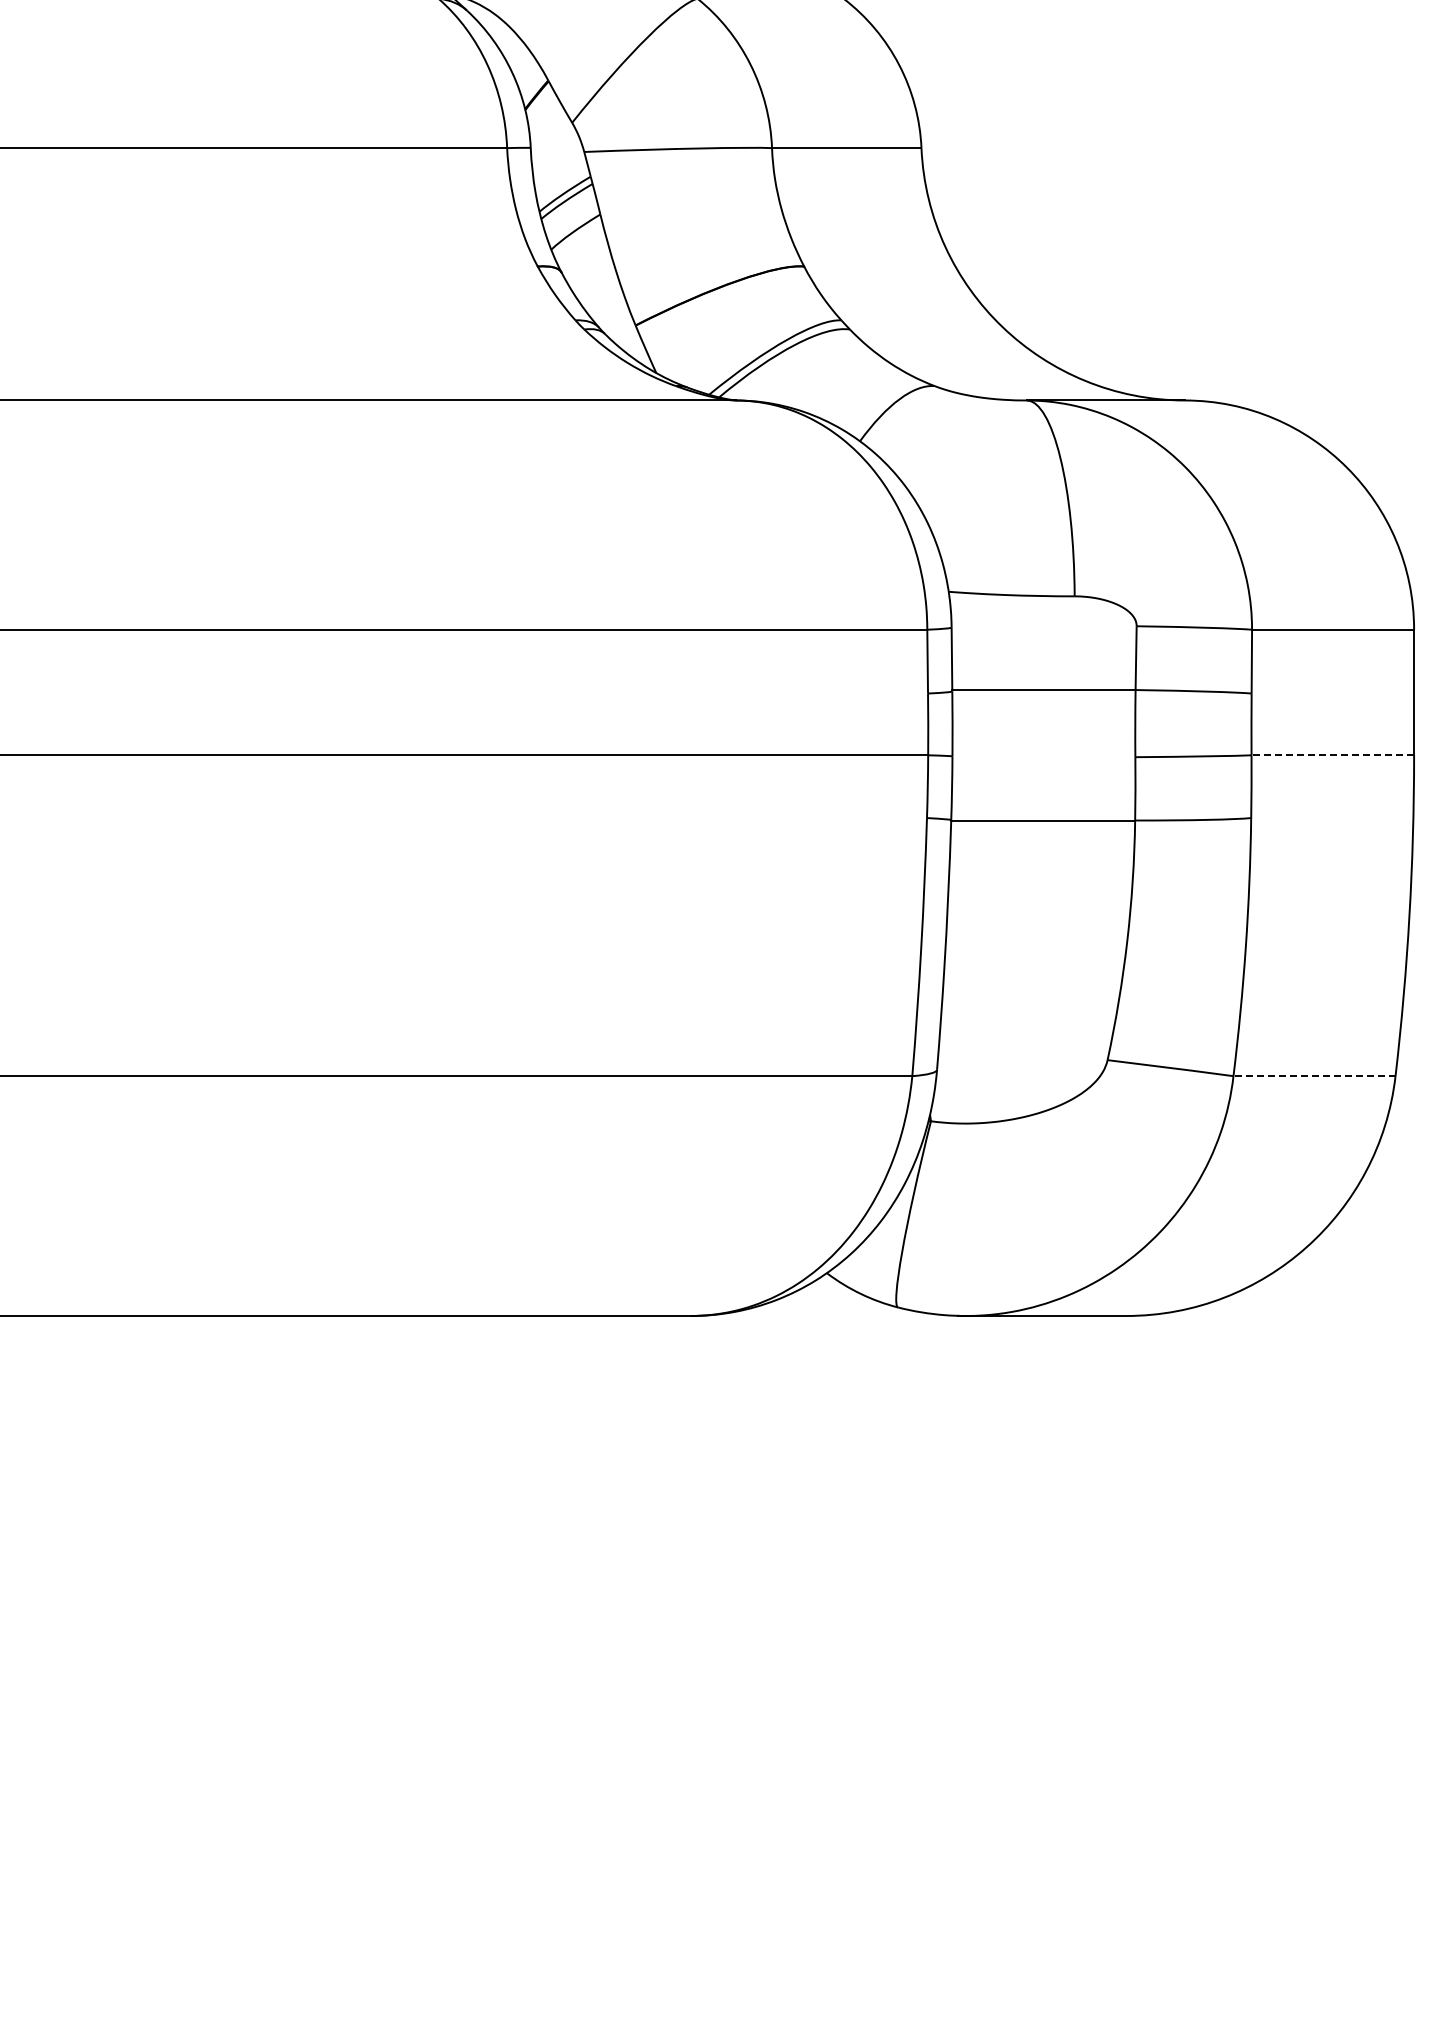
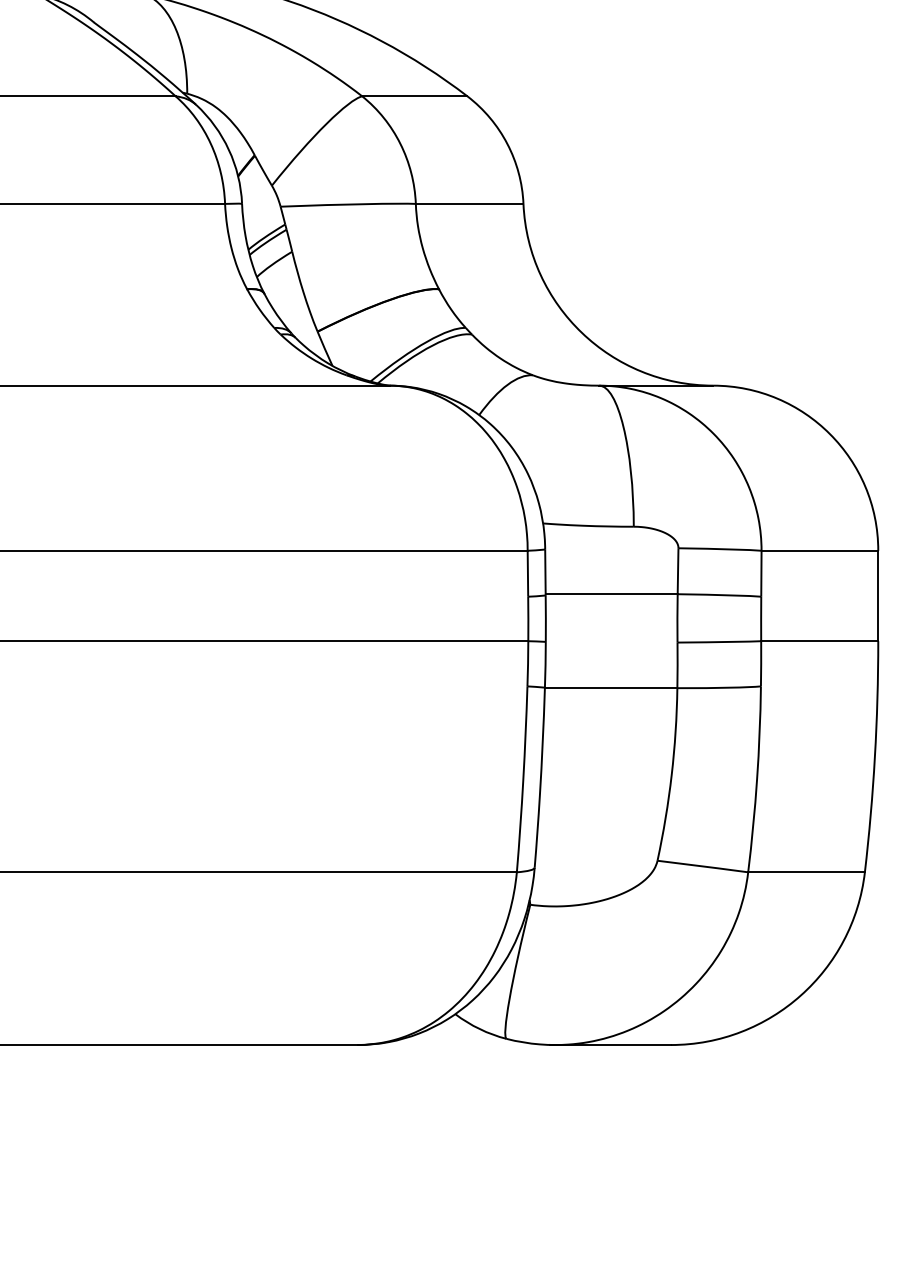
line: (1332, 755) -> (819, 641), dashed -> solid
line: (1314, 1076) -> (806, 872), dashed -> solid

